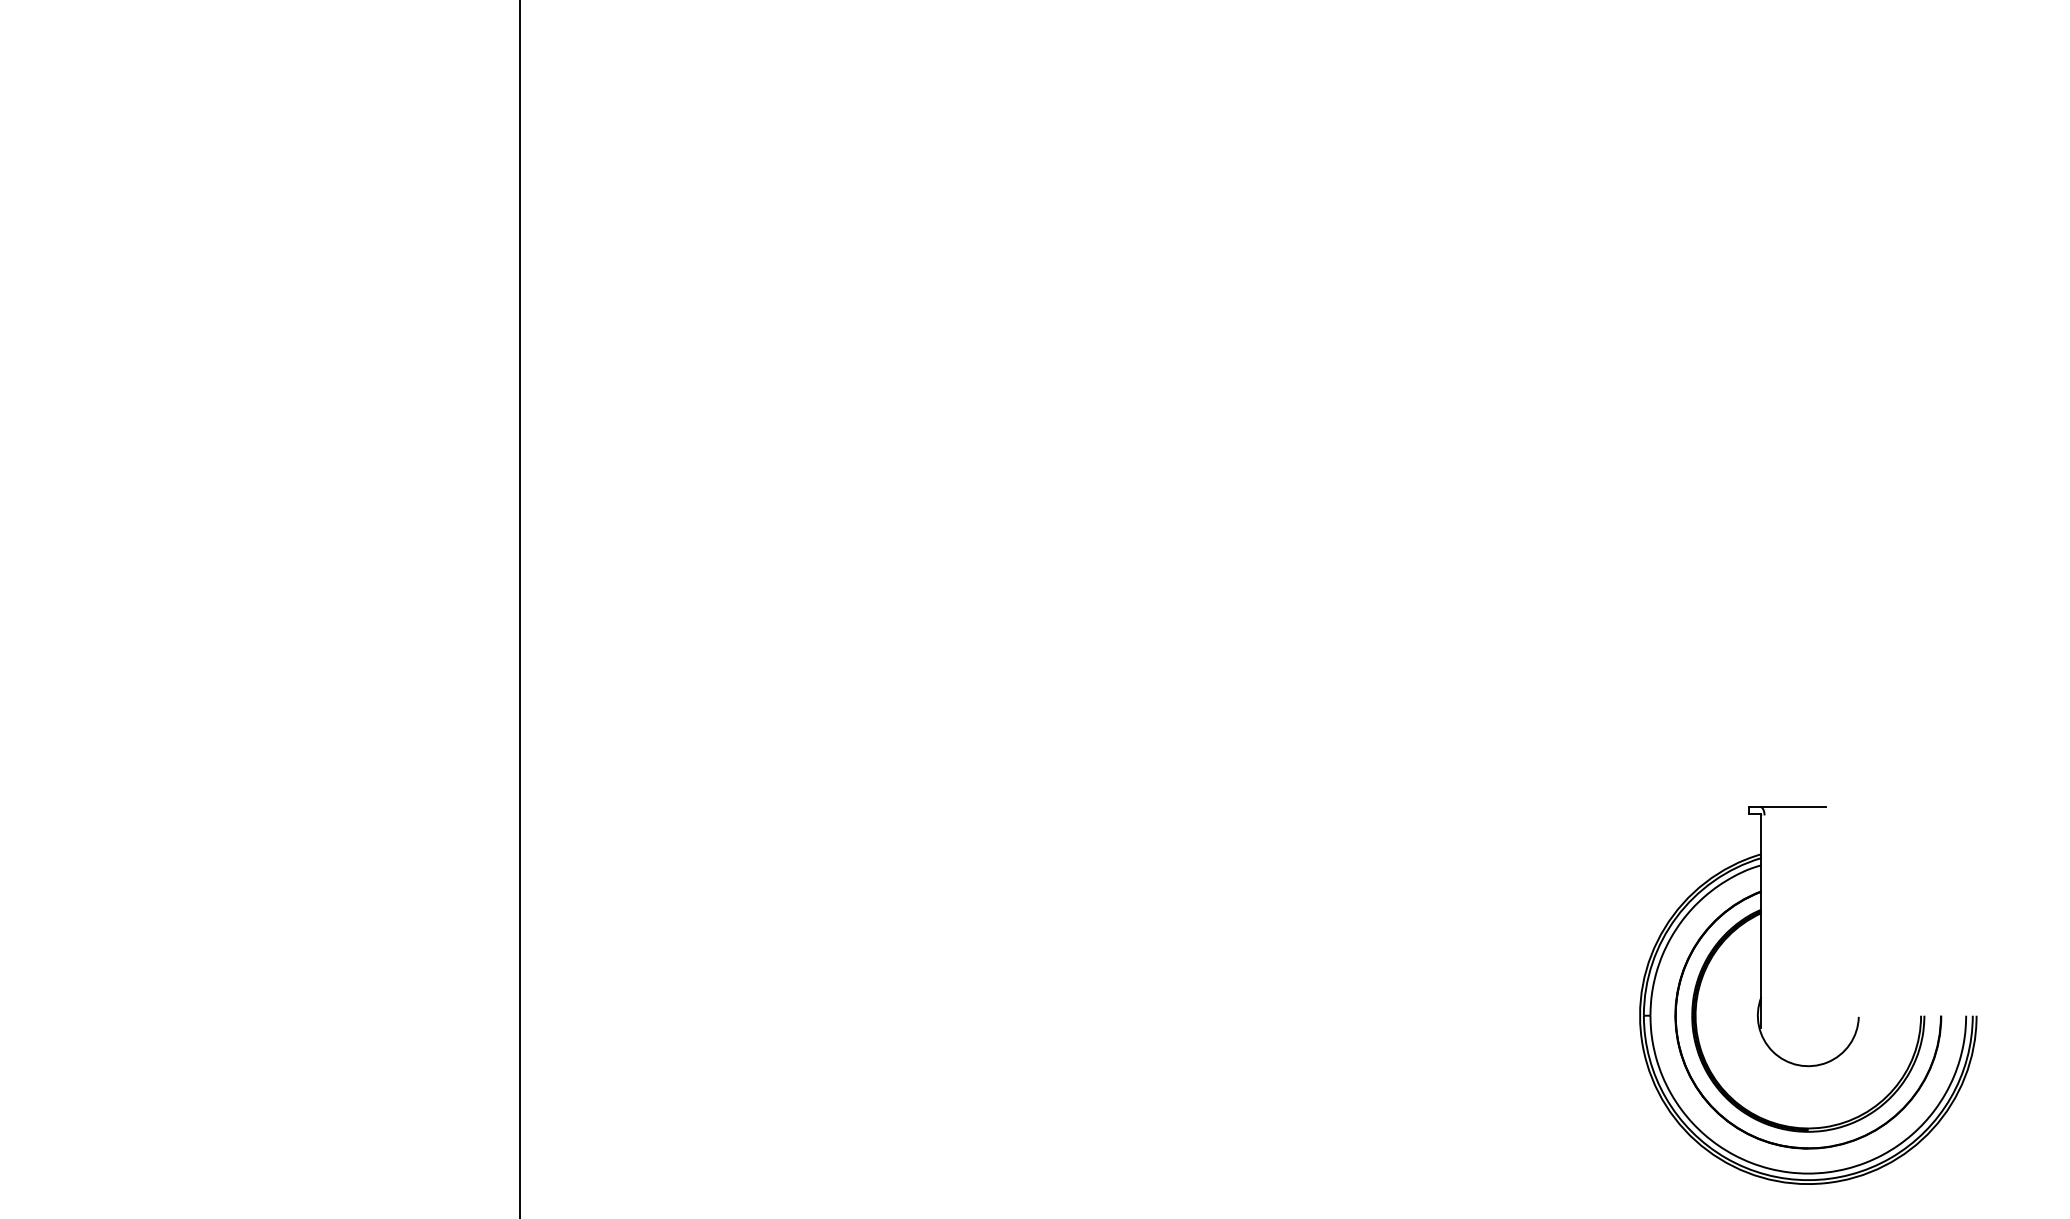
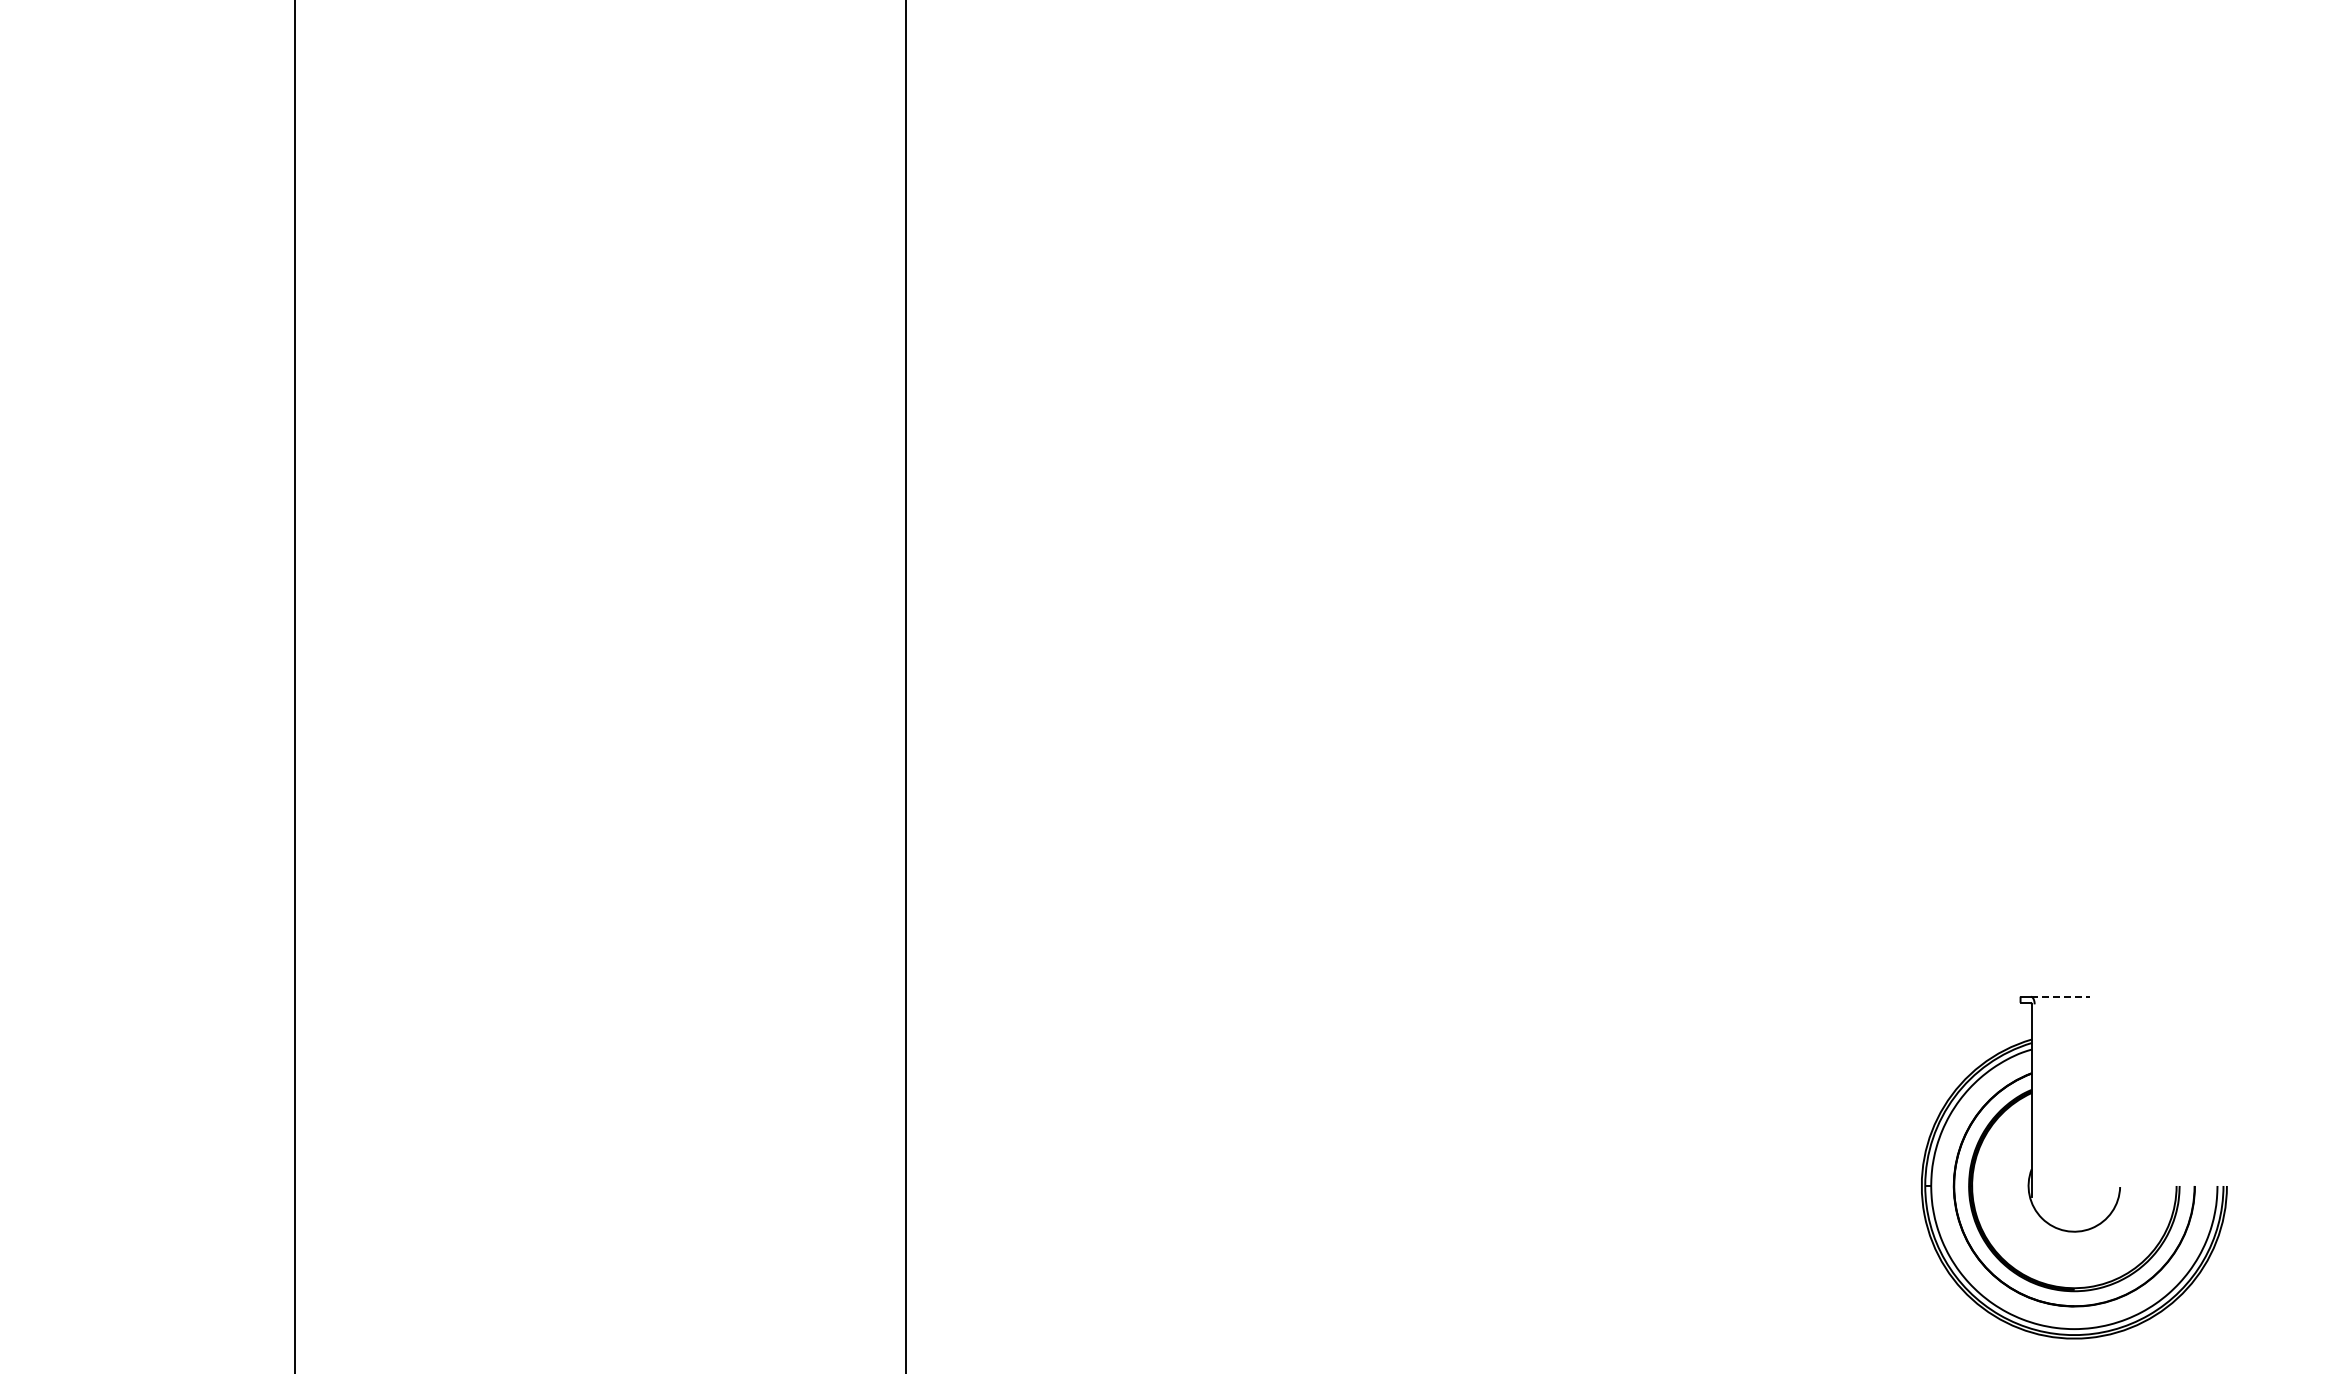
line: (1794, 806) -> (2061, 996), solid -> dashed

